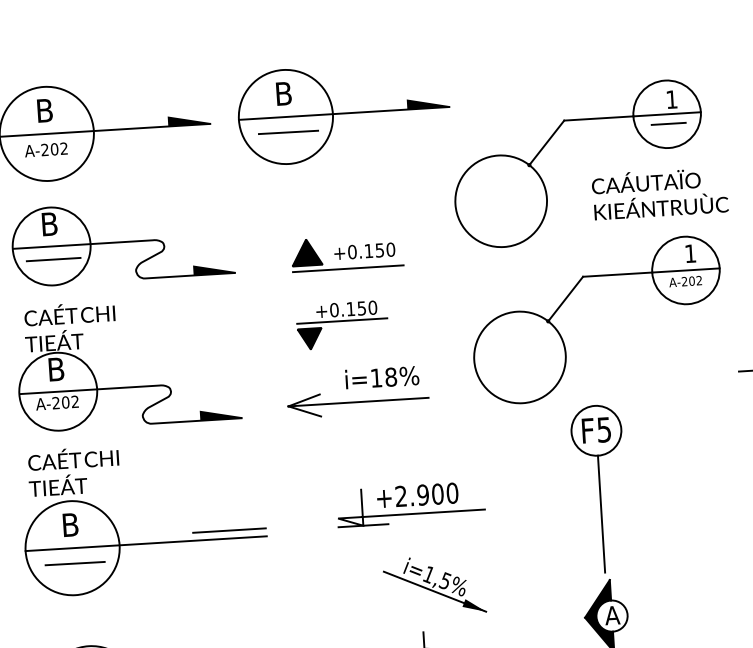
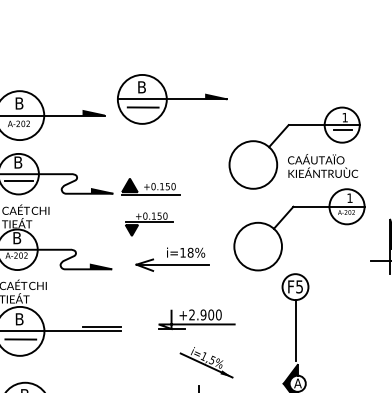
part: (343, 113) -> (172, 99), moved
text: (660, 192) -> (323, 165), moved
part: (346, 252) -> (150, 186), moved
part: (343, 325) -> (149, 224), moved

